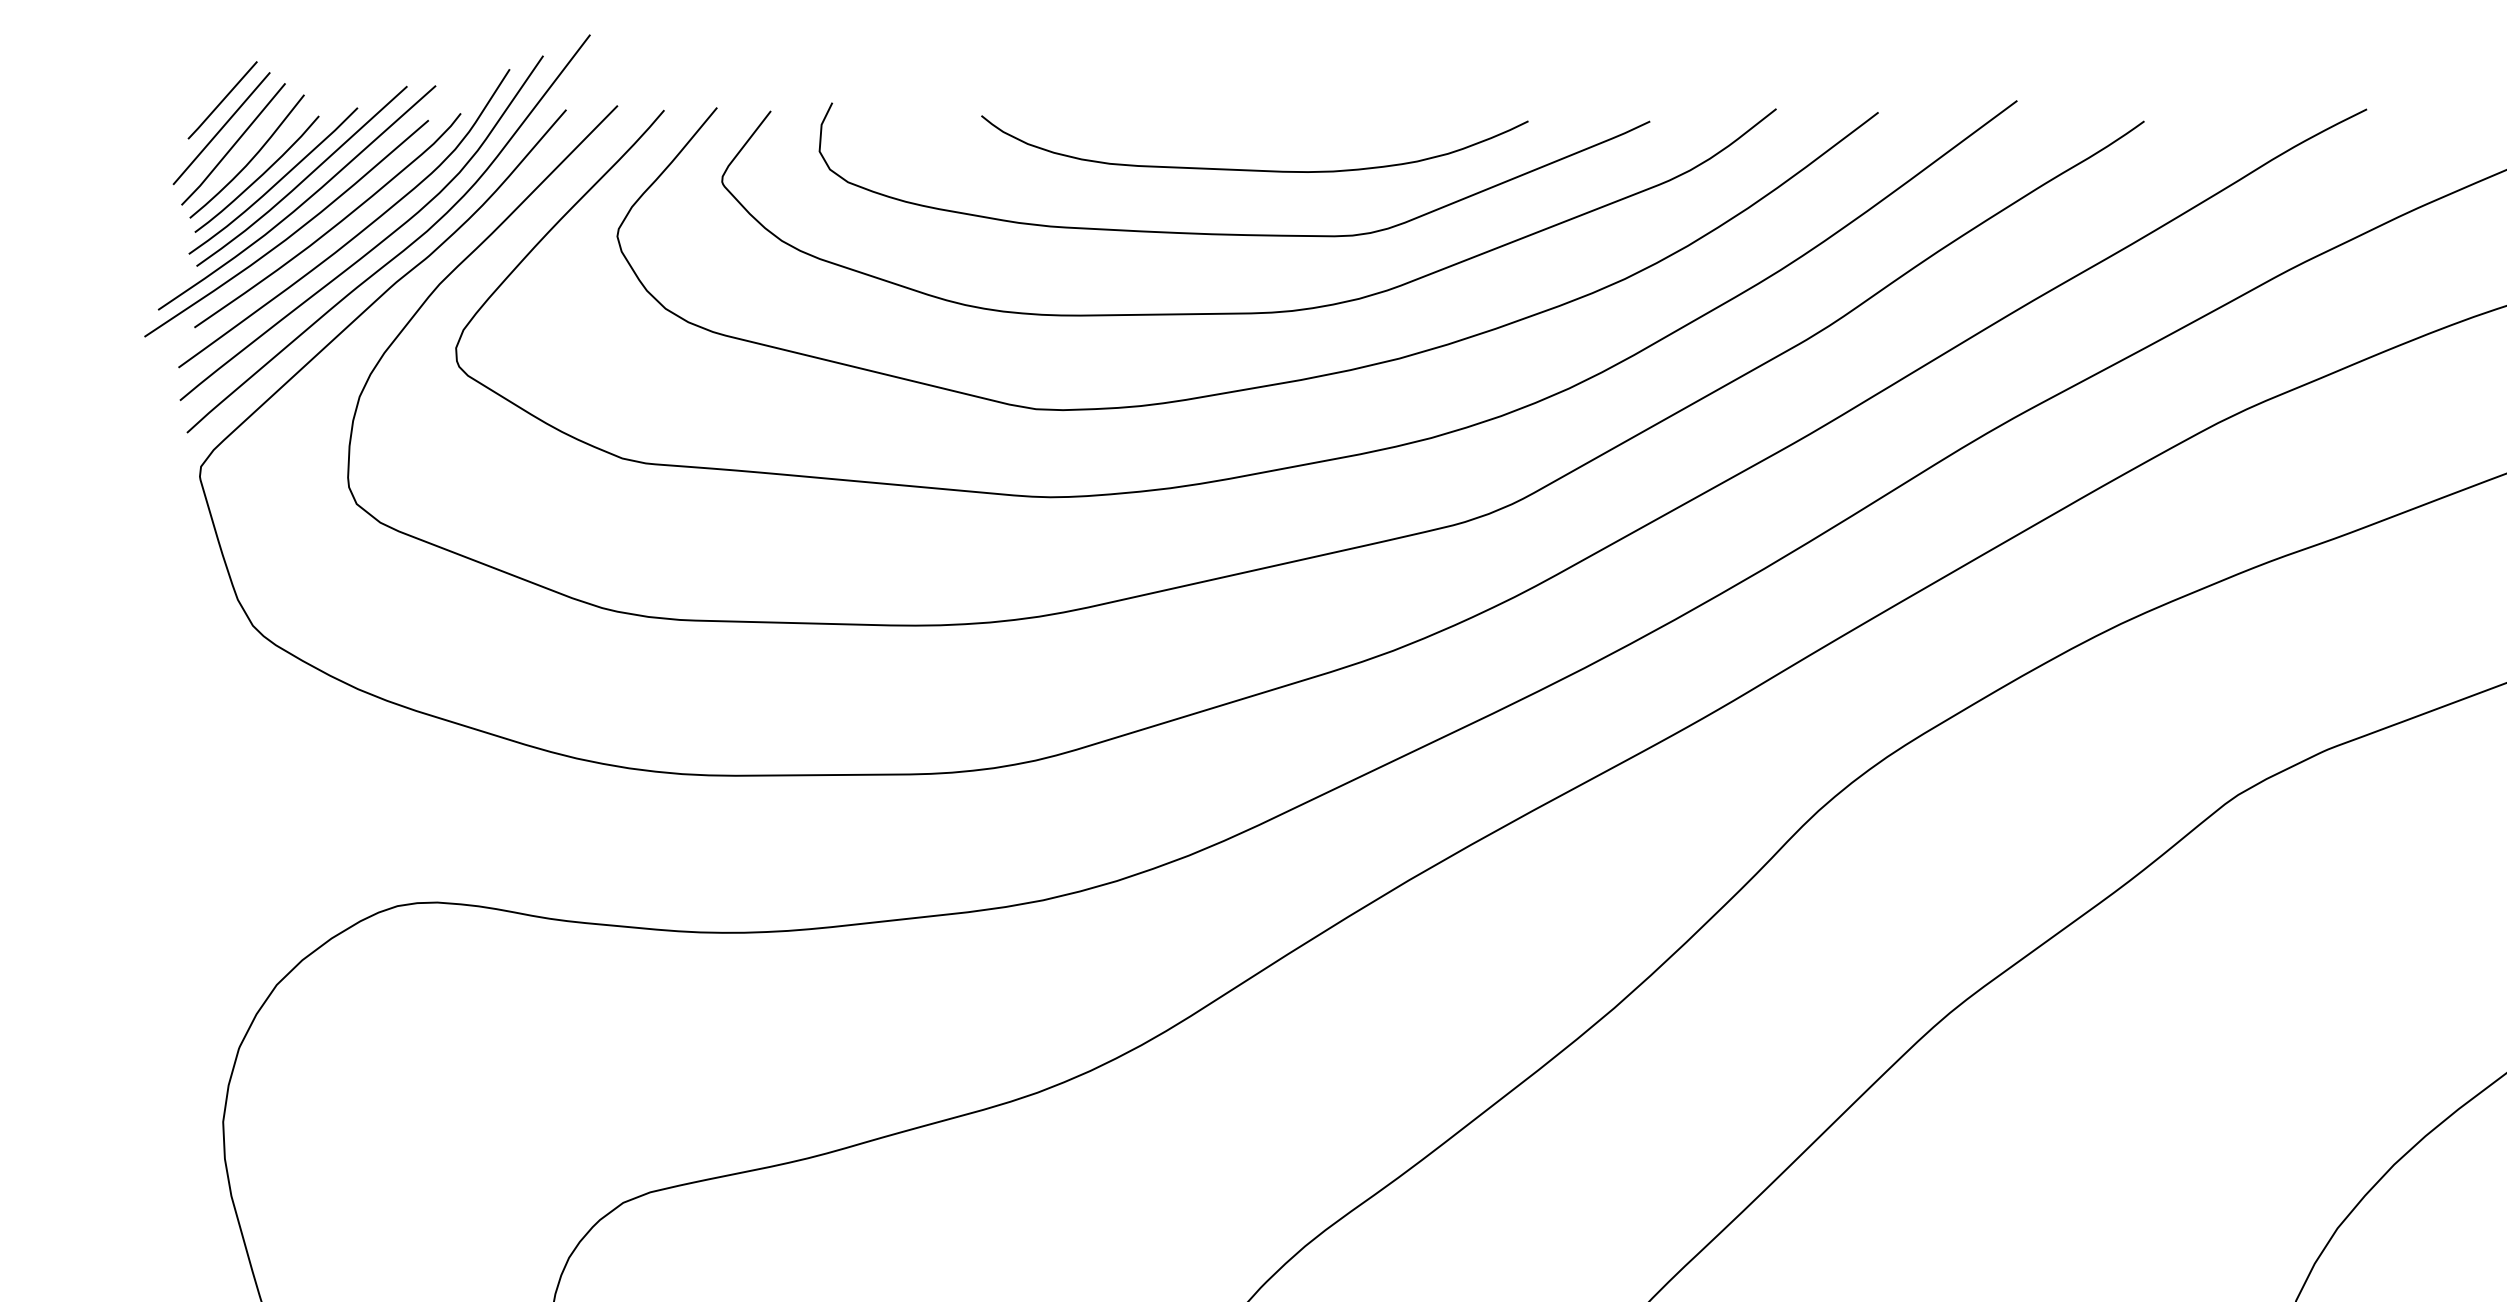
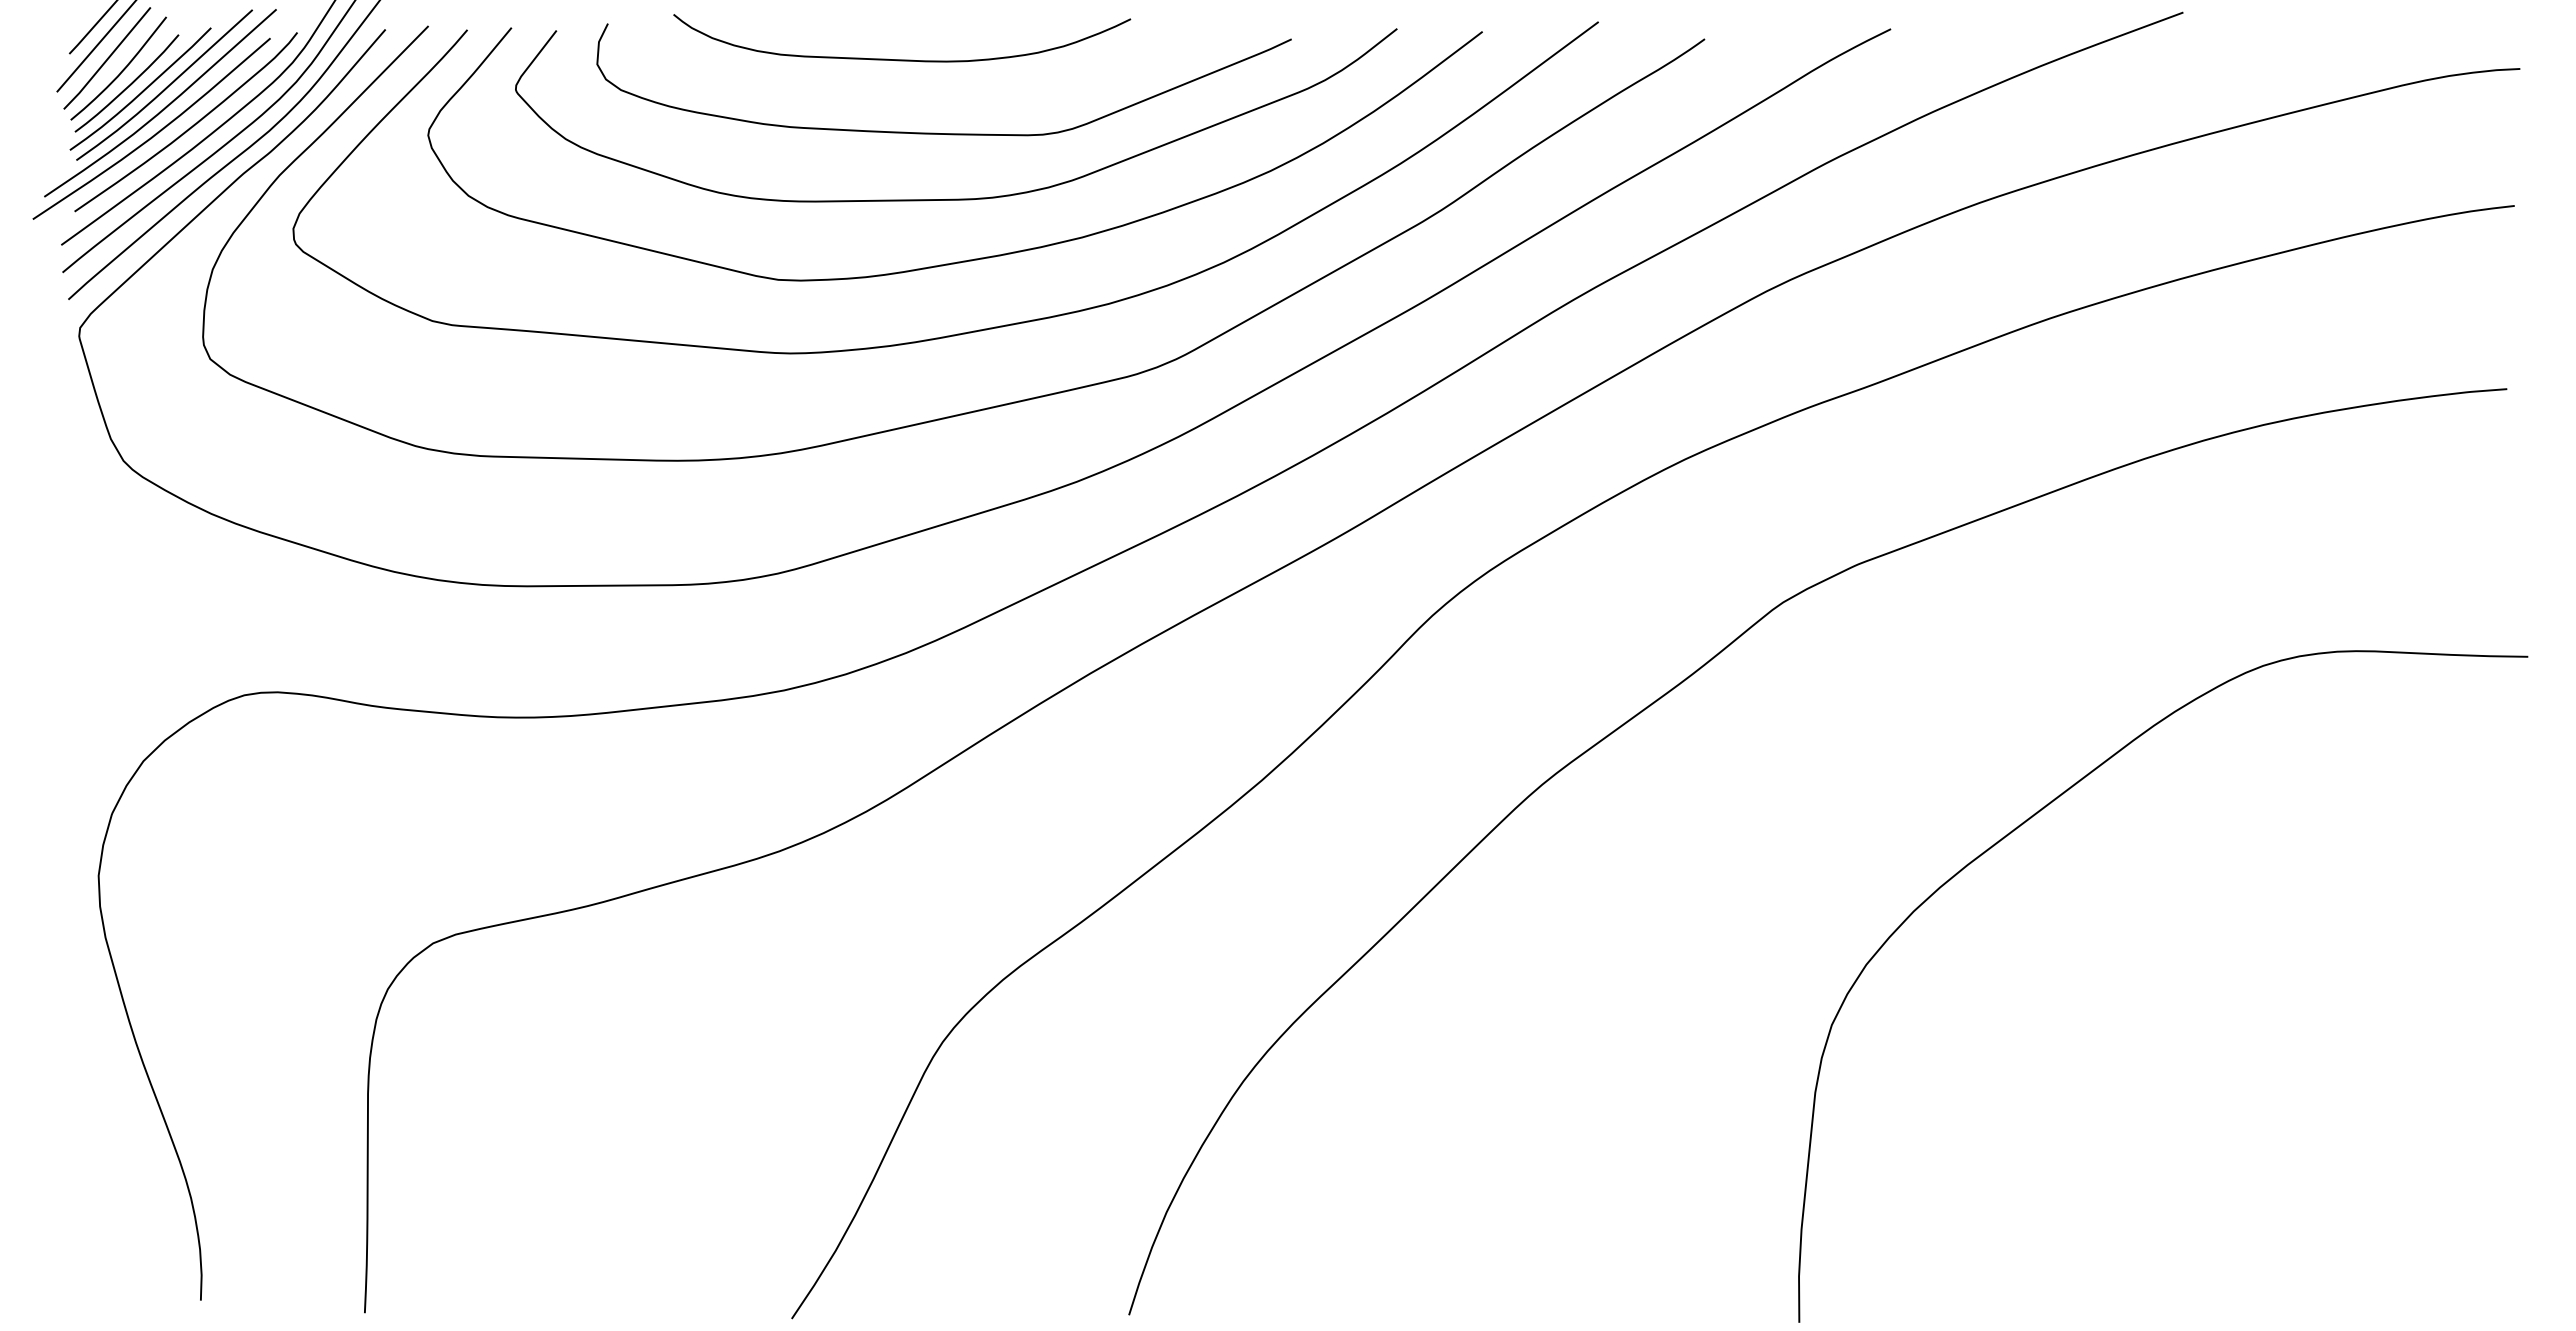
curve: (1255, 169) -> (902, 59), moved

